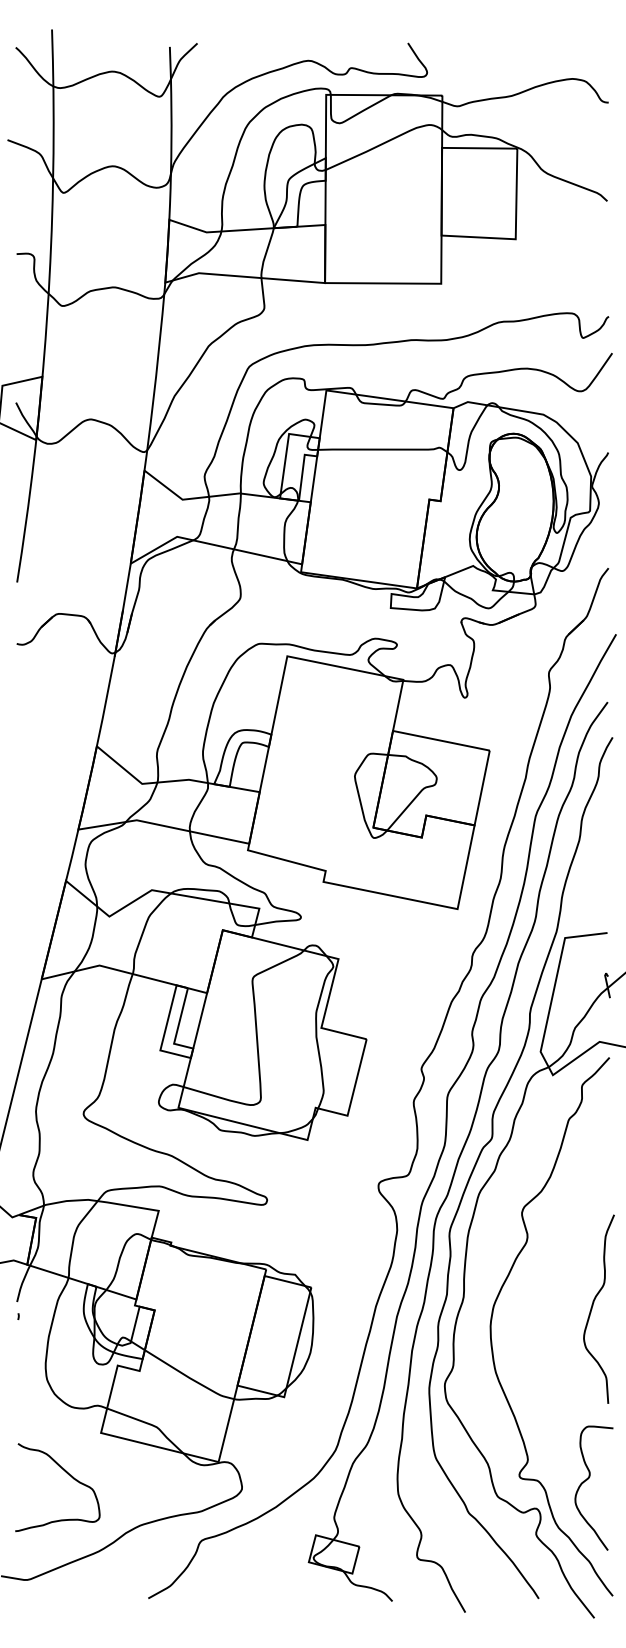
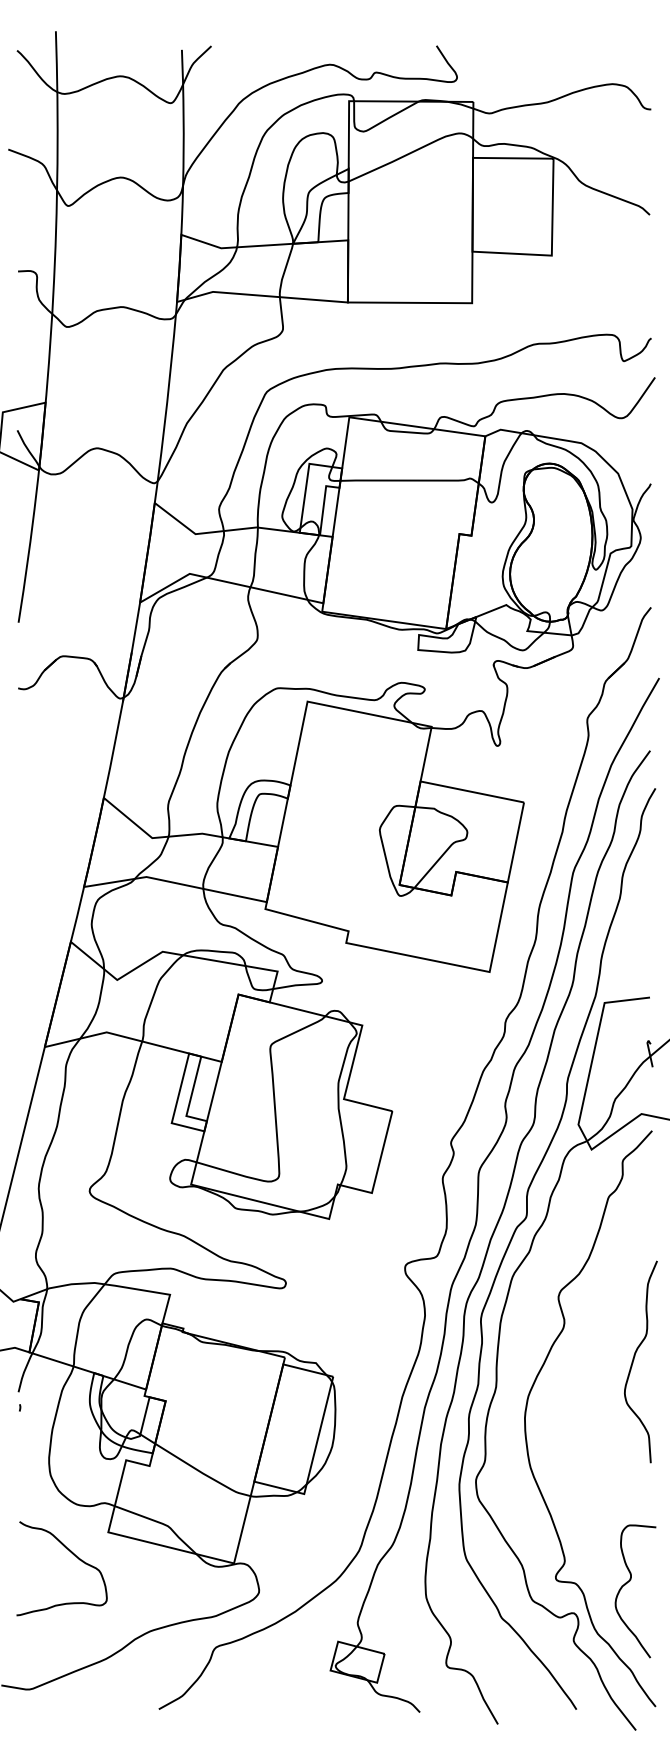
curve: (593, 1307) -> (634, 1360), moved
curve: (68, 1475) -> (73, 1555), moved

